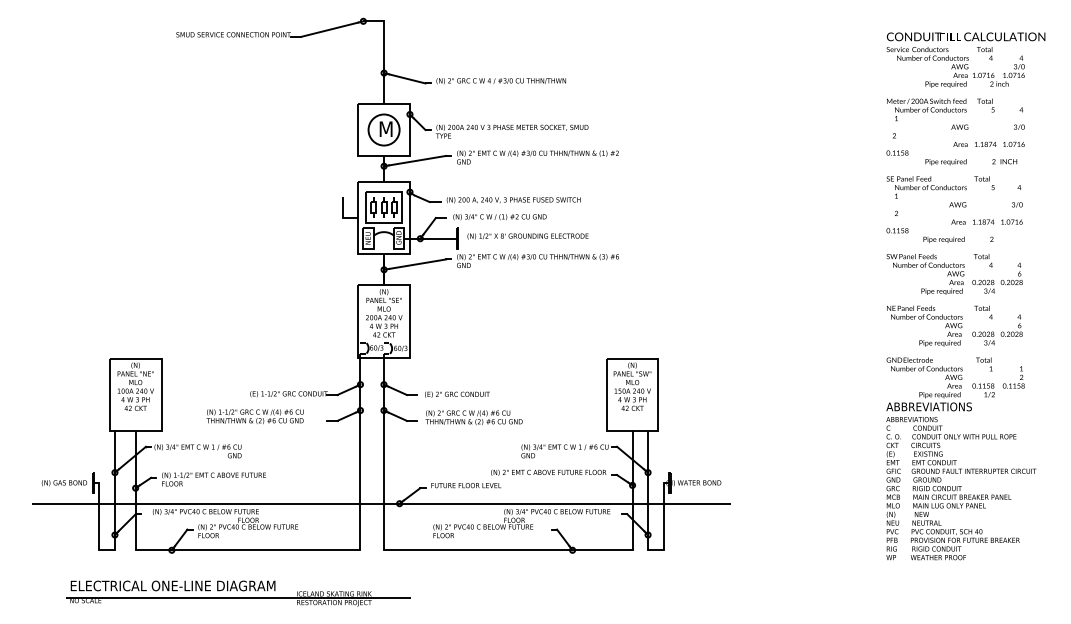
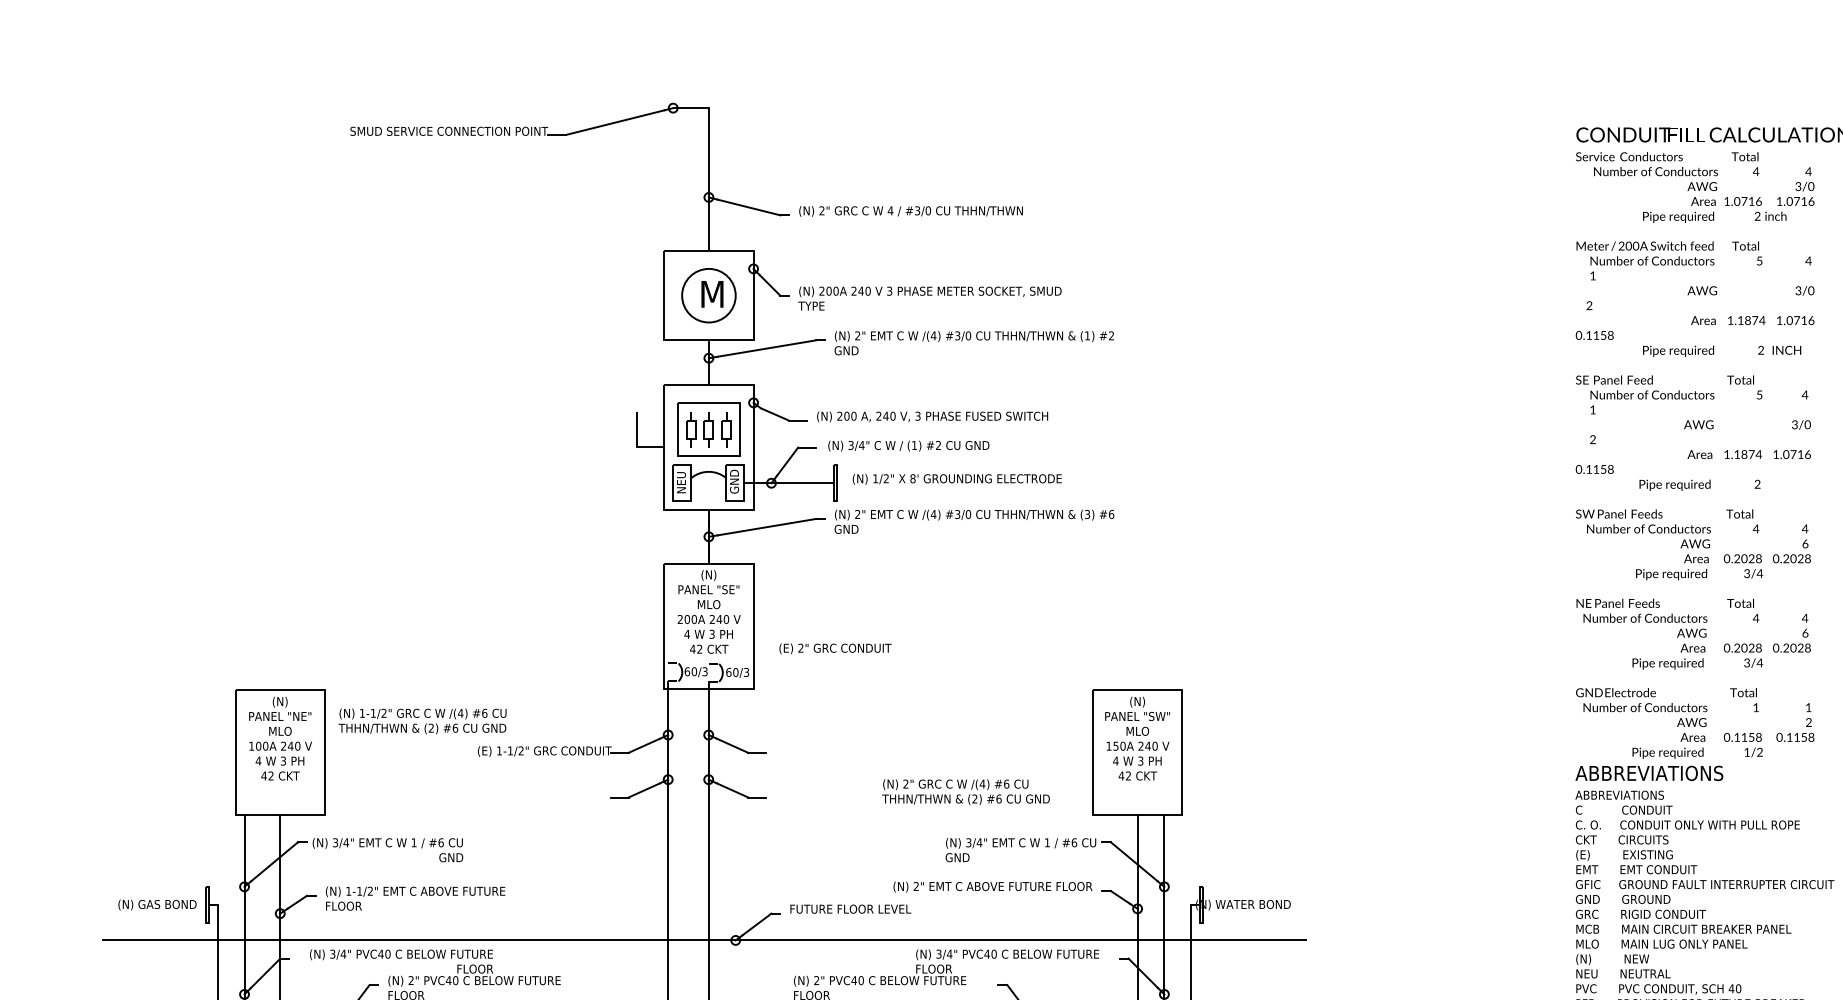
text: (457, 394) -> (835, 648), moved
text: (254, 416) -> (421, 720), moved
text: (473, 417) -> (964, 791), moved

